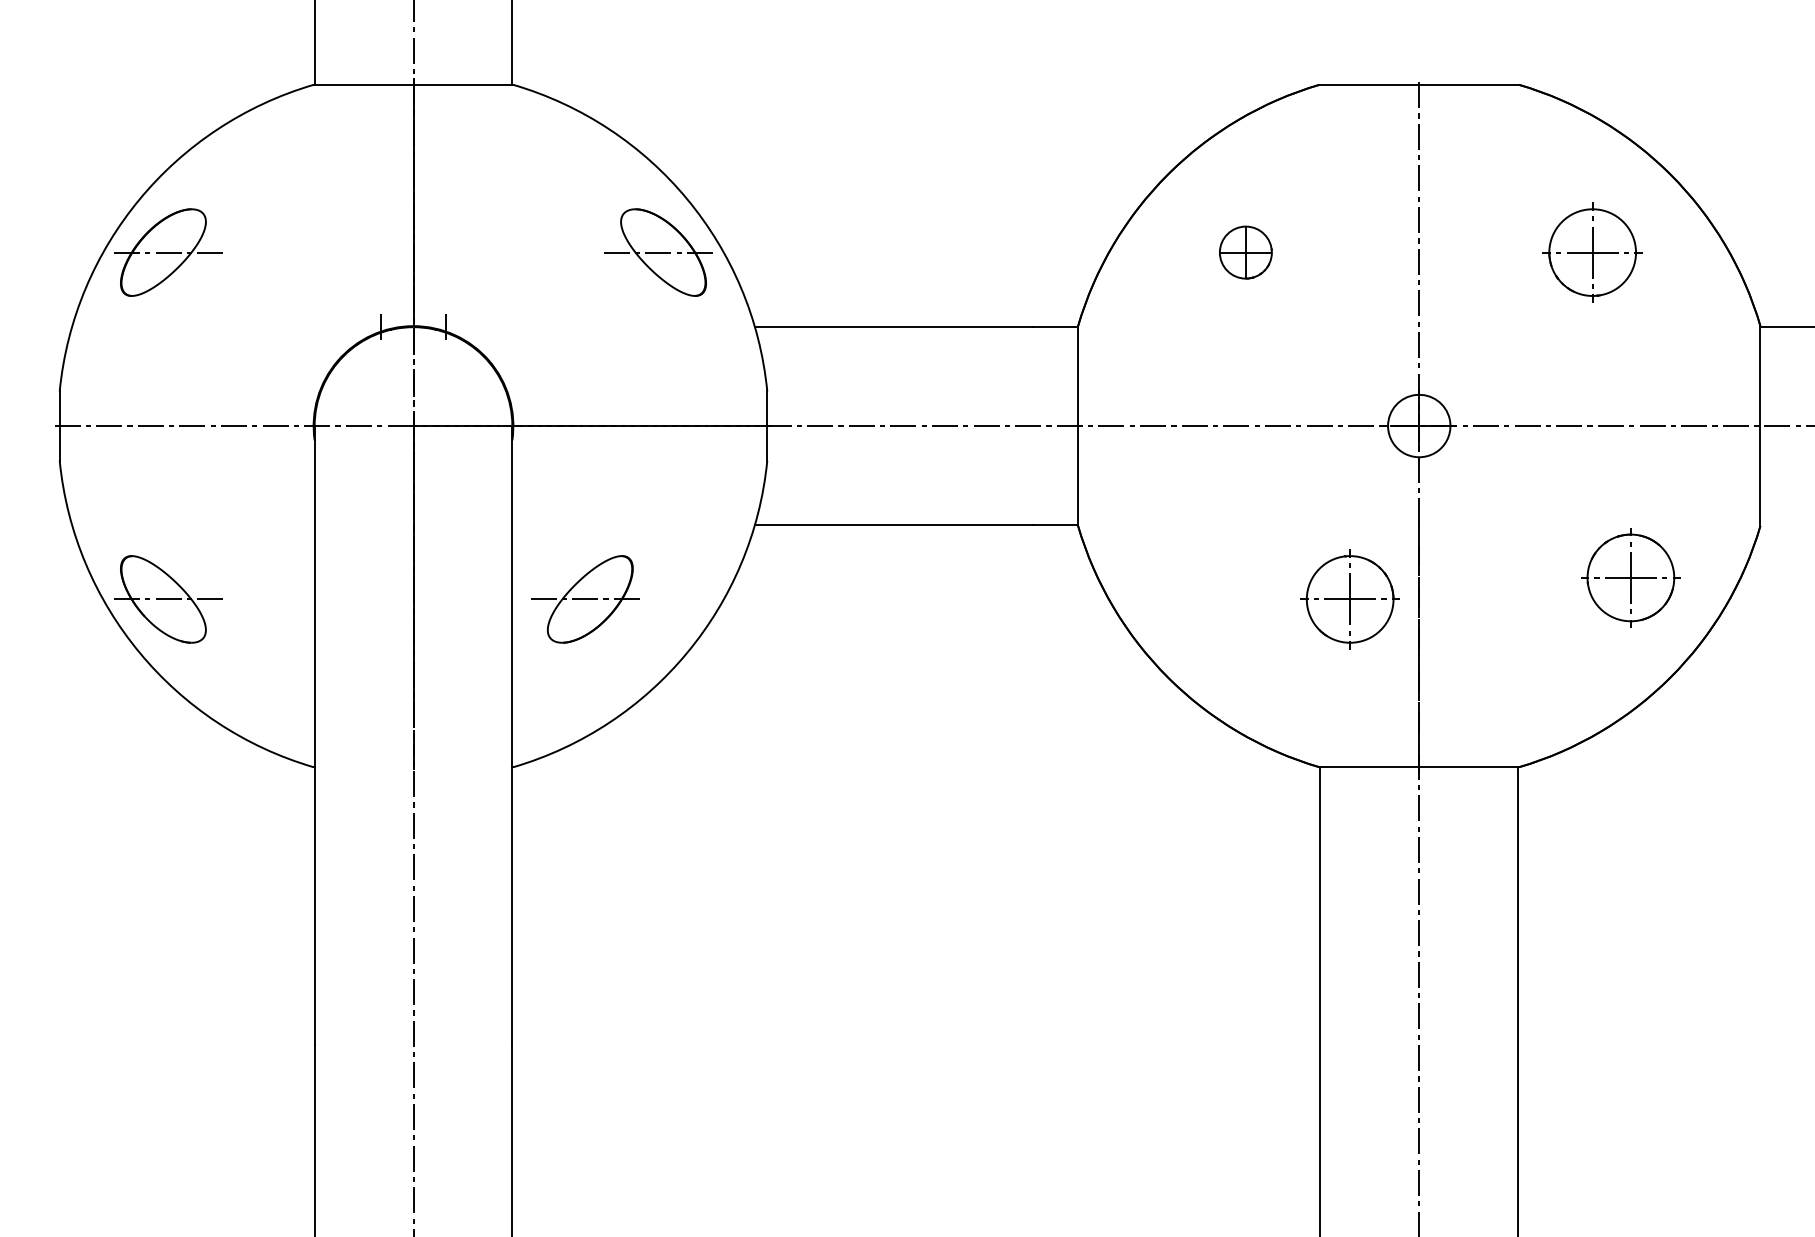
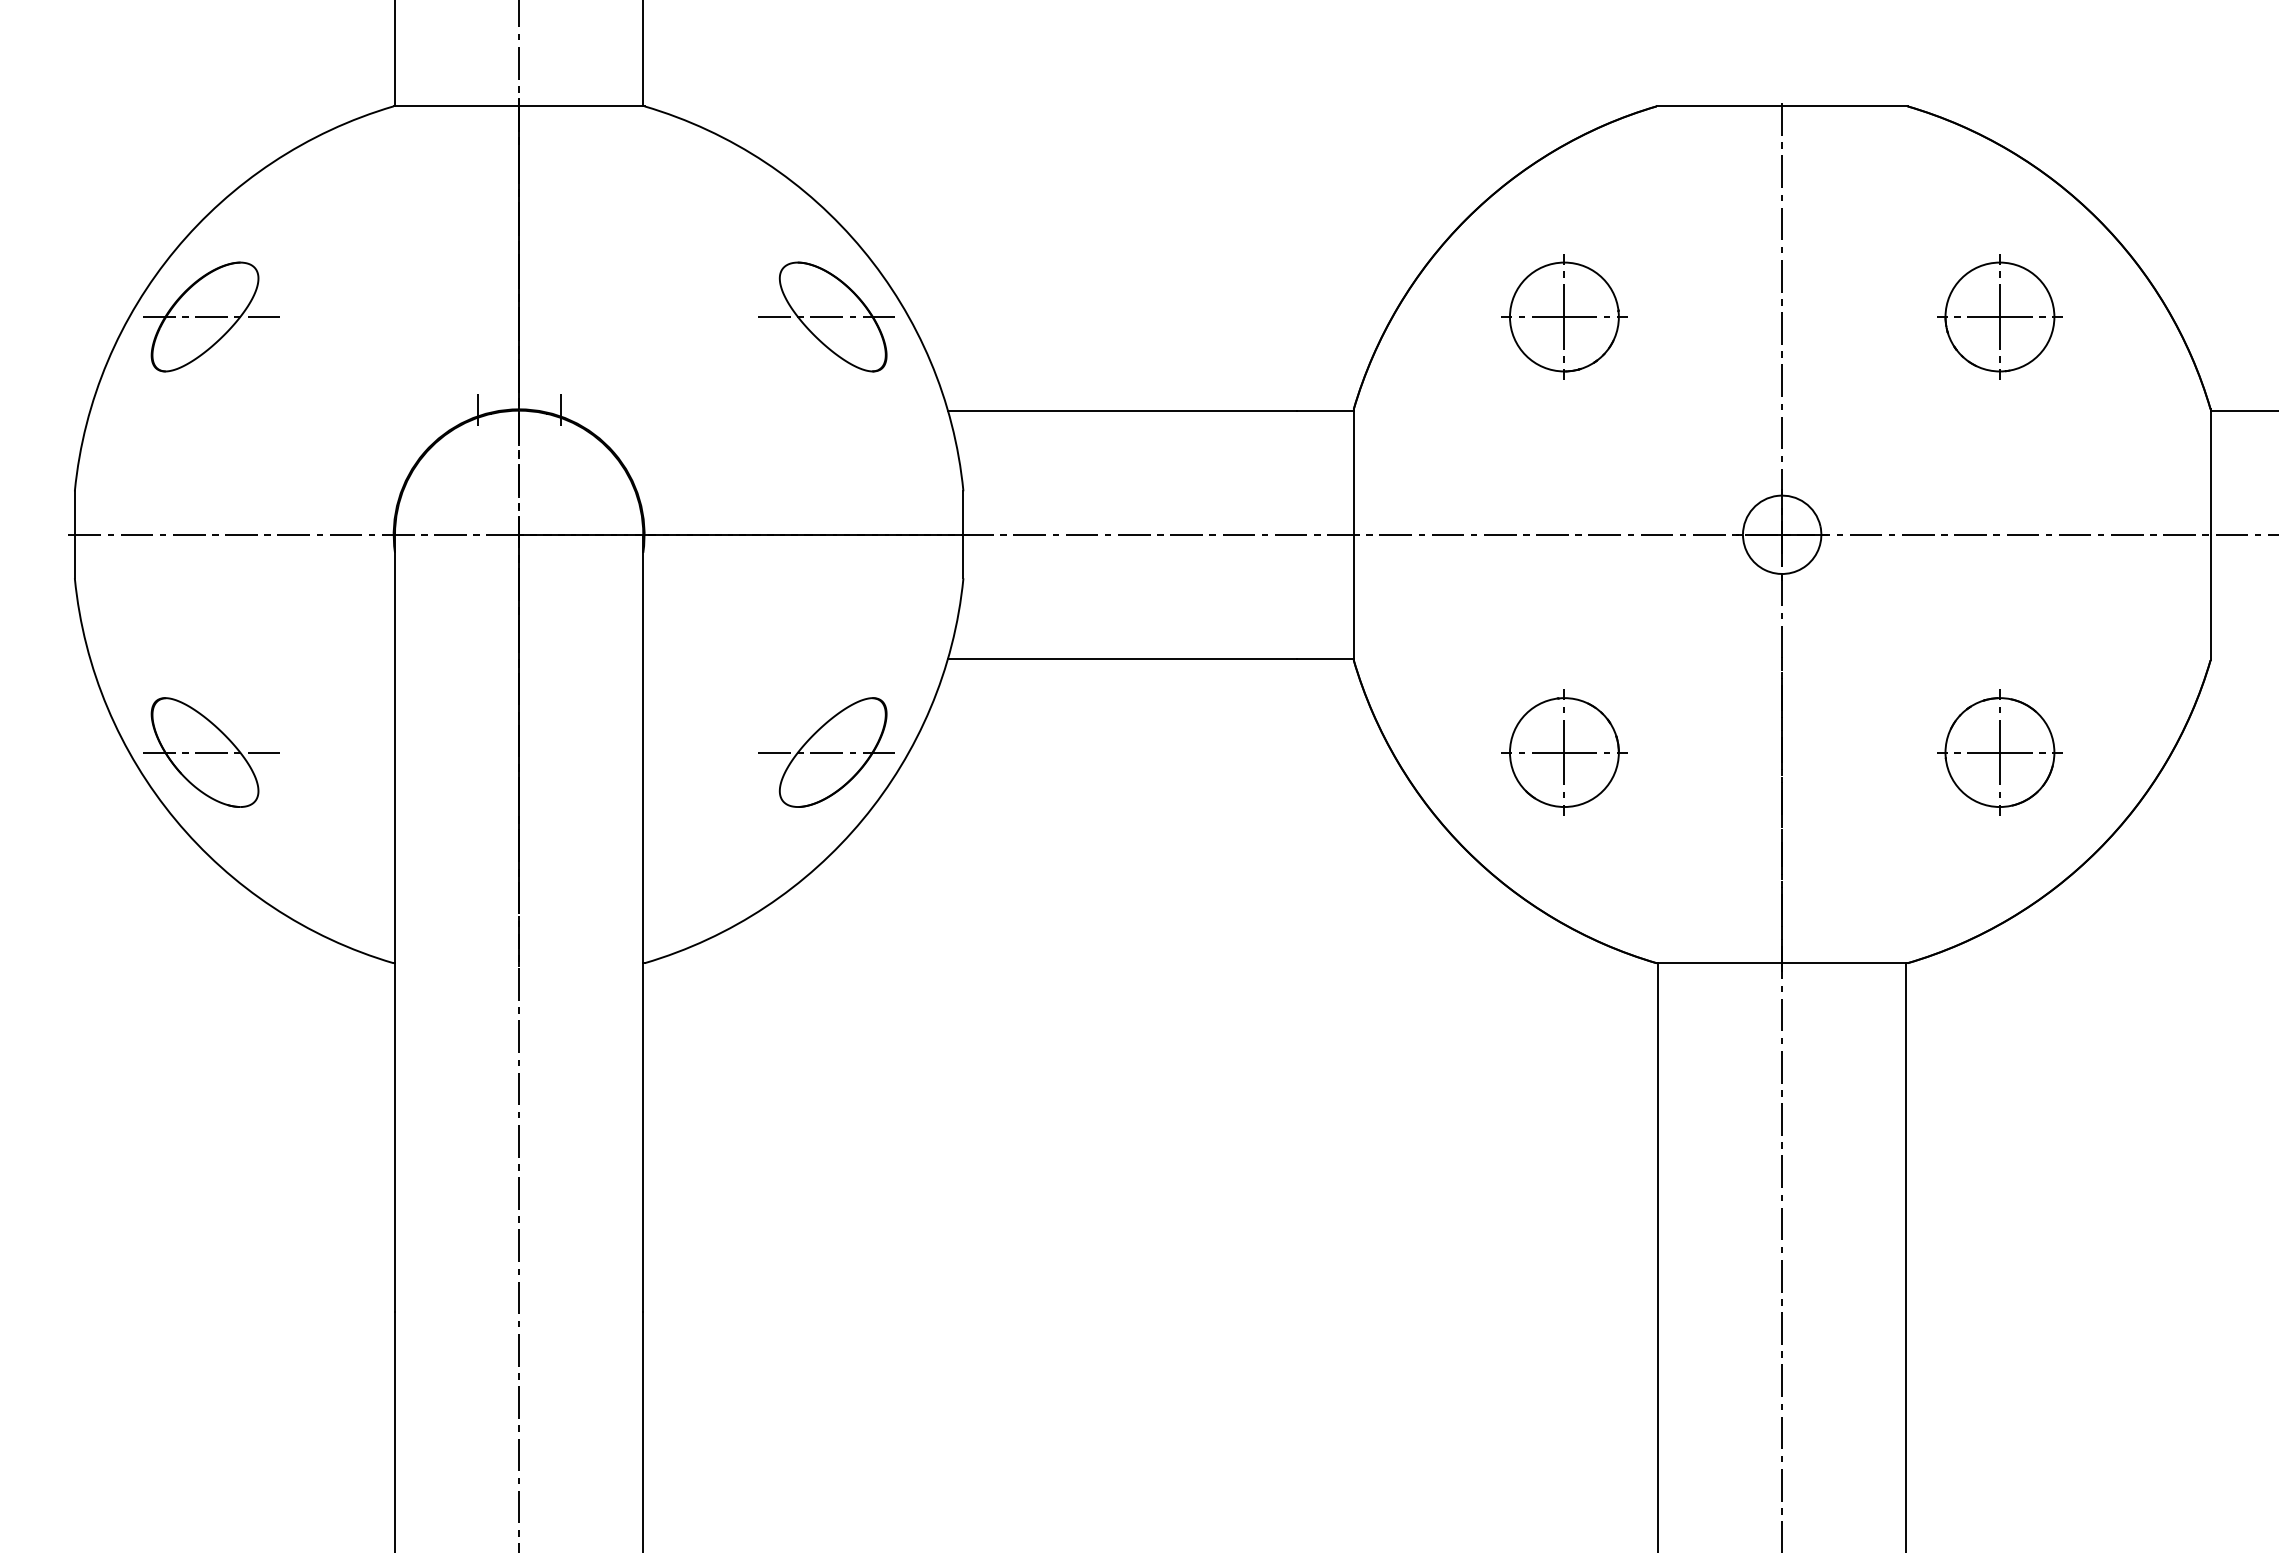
part: (1245, 252) -> (1564, 316), size x1.67
part: (1630, 577) -> (1999, 752), moved
part: (584, 599) -> (826, 752), moved
part: (1350, 599) -> (1564, 752), moved

